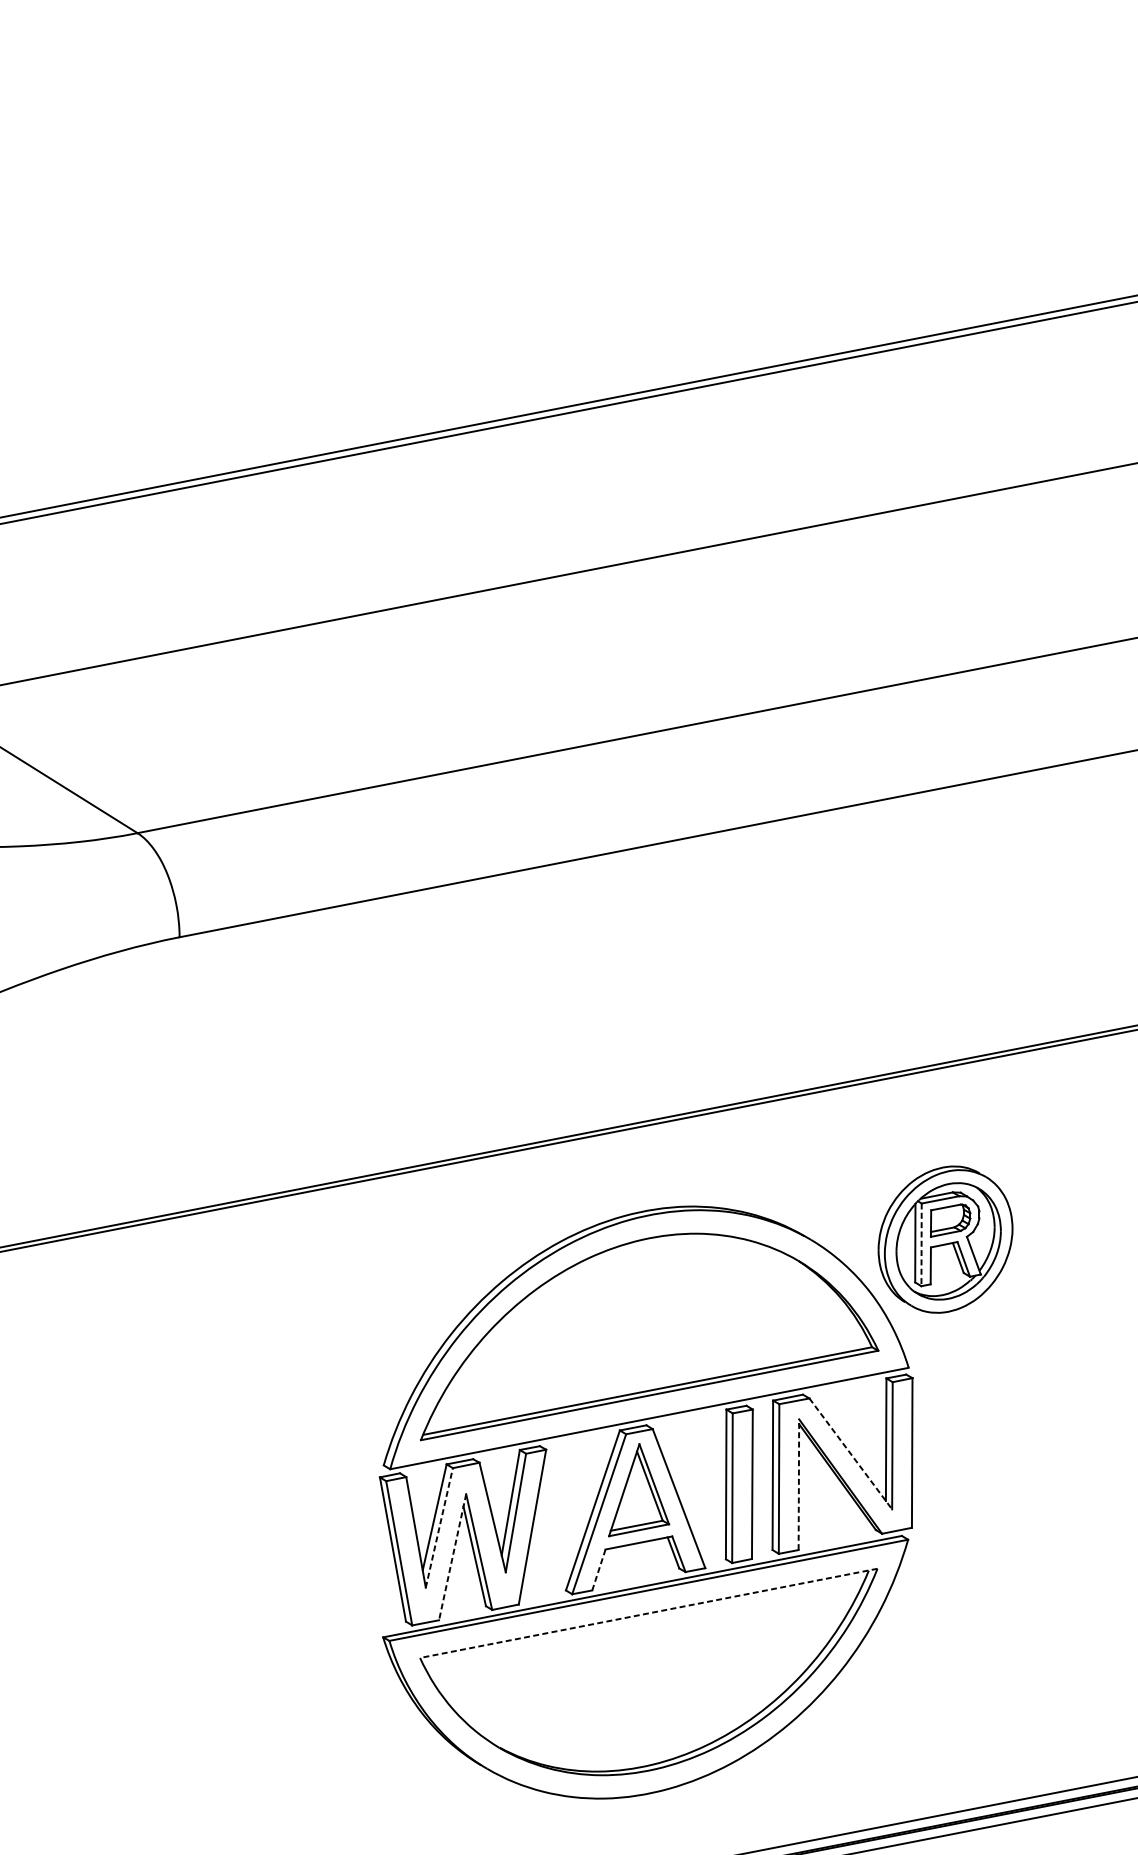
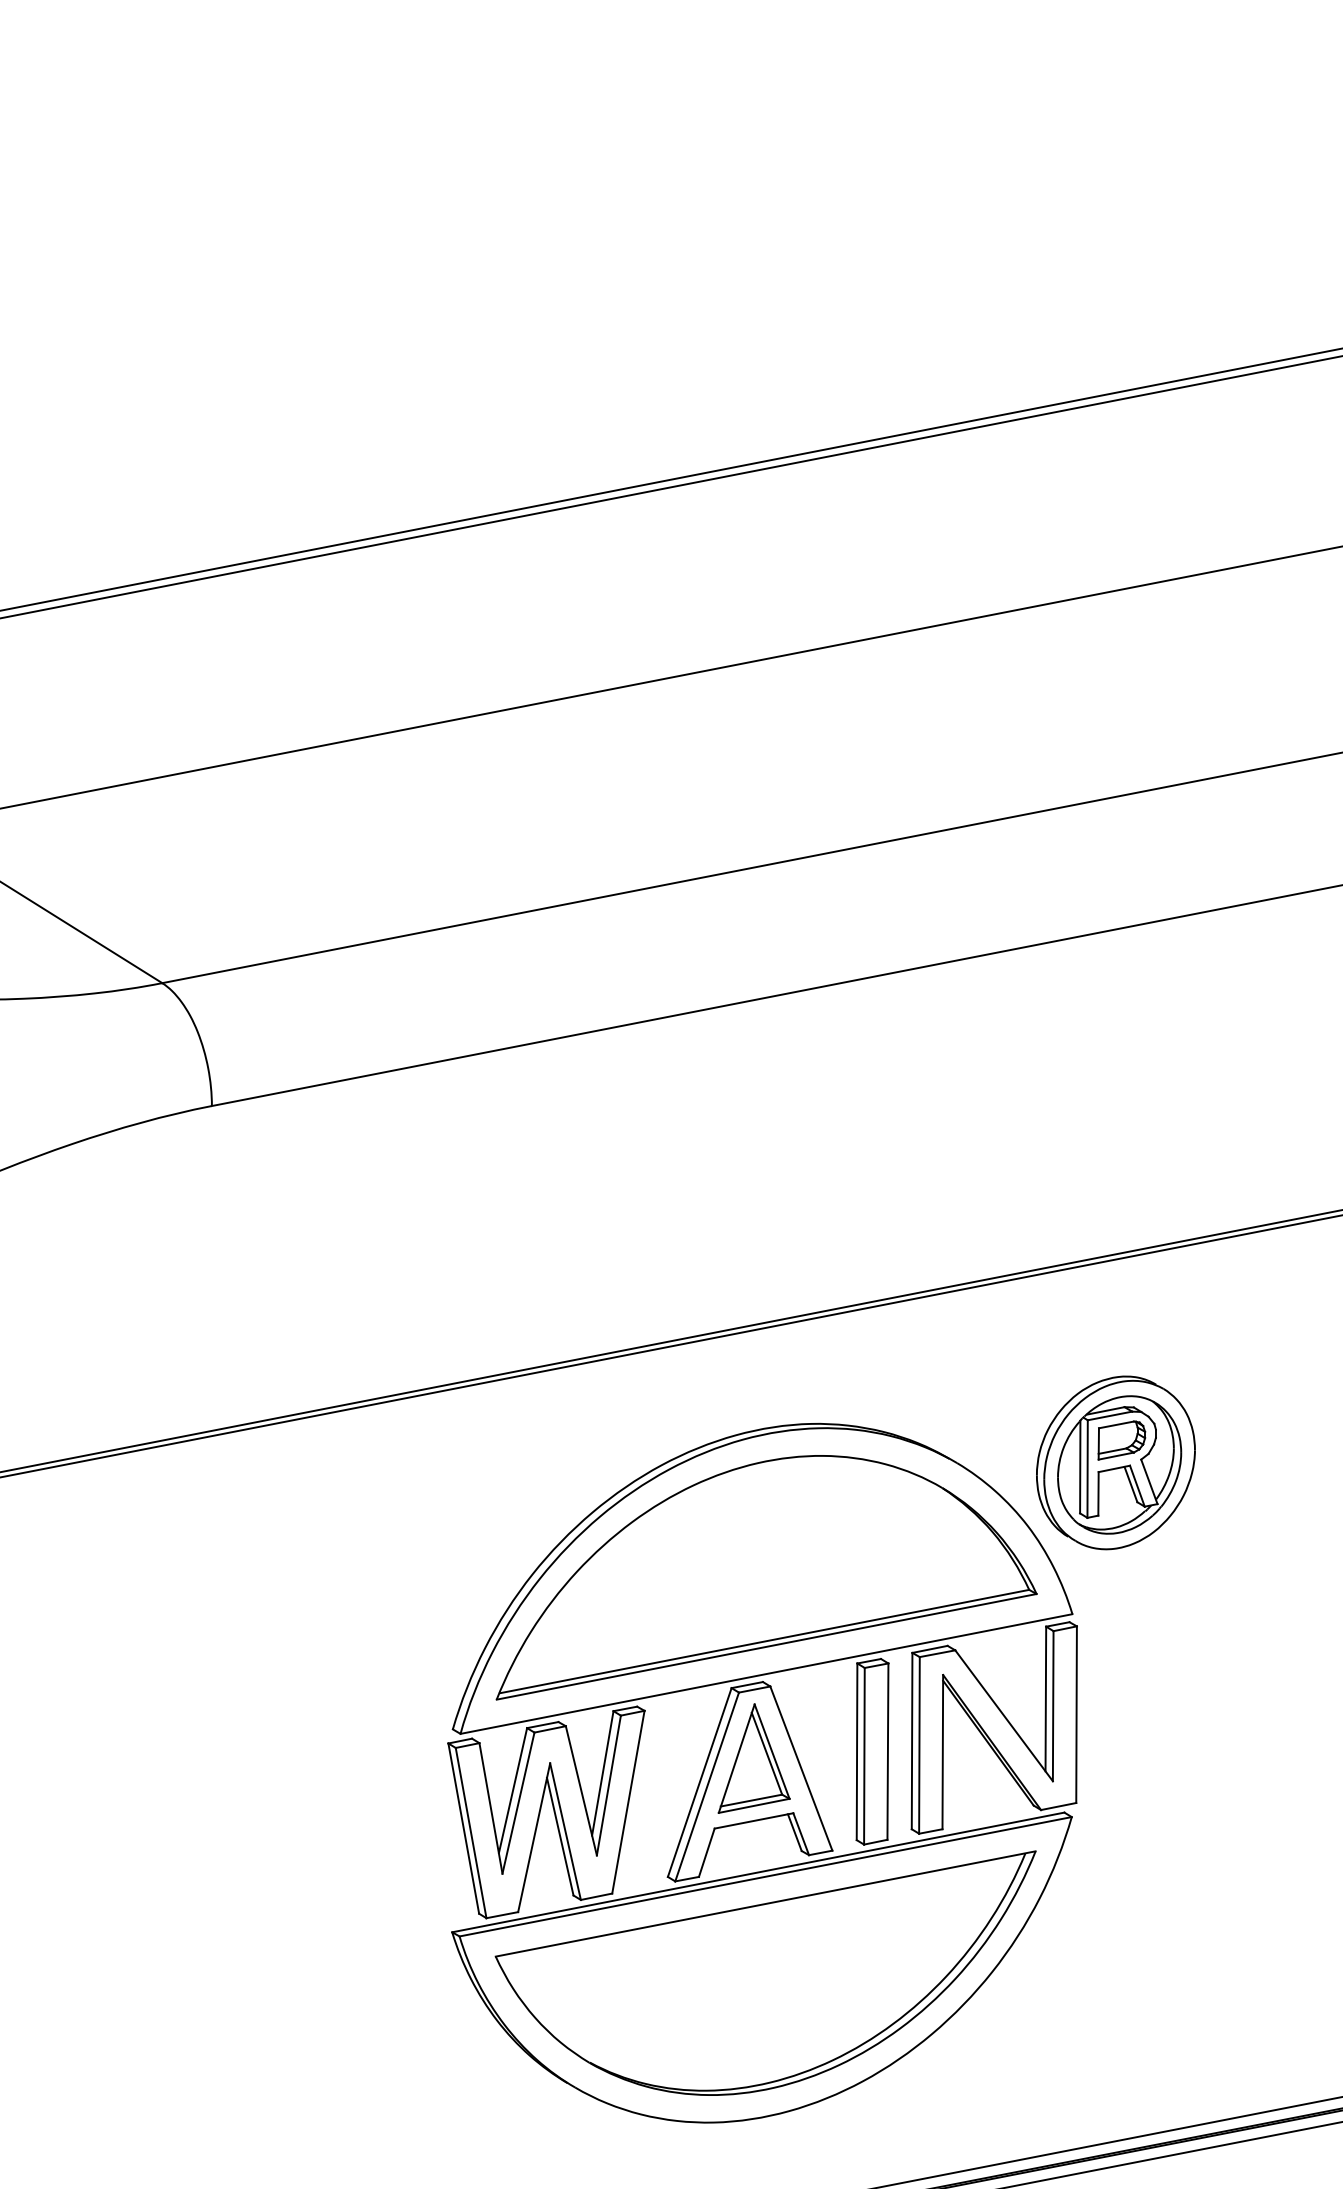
line: (921, 1245) -> (1087, 1469), dashed -> solid
line: (851, 1453) -> (1004, 1715), dashed -> solid
line: (798, 1484) -> (942, 1751), dashed -> solid
line: (439, 1527) -> (518, 1802), dashed -> solid
line: (452, 1557) -> (534, 1838), dashed -> solid
line: (598, 1570) -> (706, 1853), dashed -> solid
line: (648, 1613) -> (765, 1904), dashed -> solid

